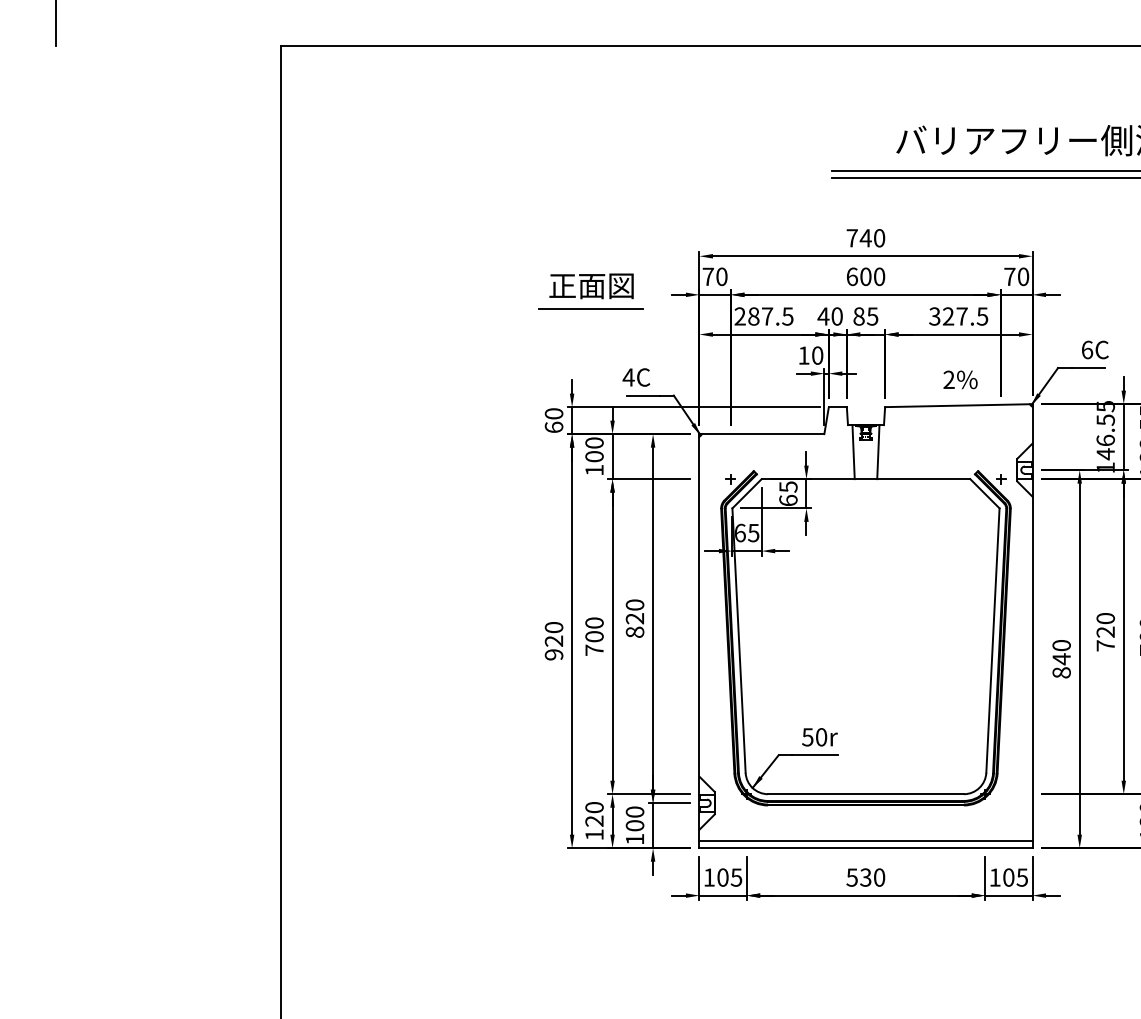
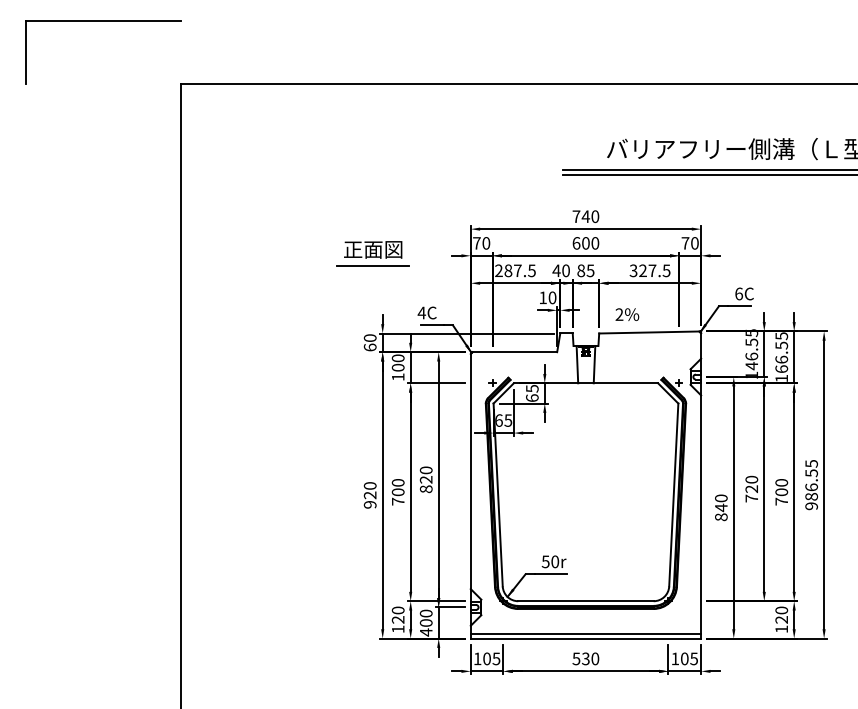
part: (590, 291) -> (372, 253), moved
text: (960, 379) -> (627, 314), moved
text: (635, 839) -> (426, 632), 100 -> 400

